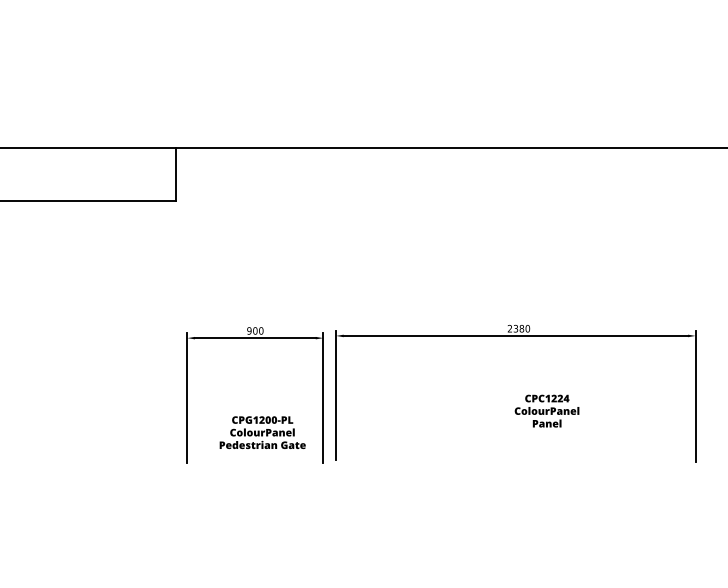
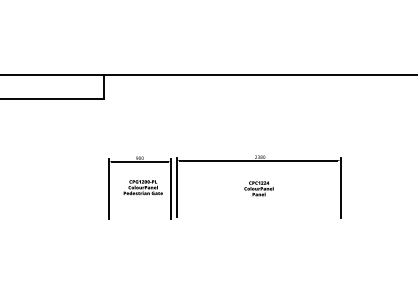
text: (545, 410) -> (258, 188), moved
text: (260, 432) -> (142, 187), moved

